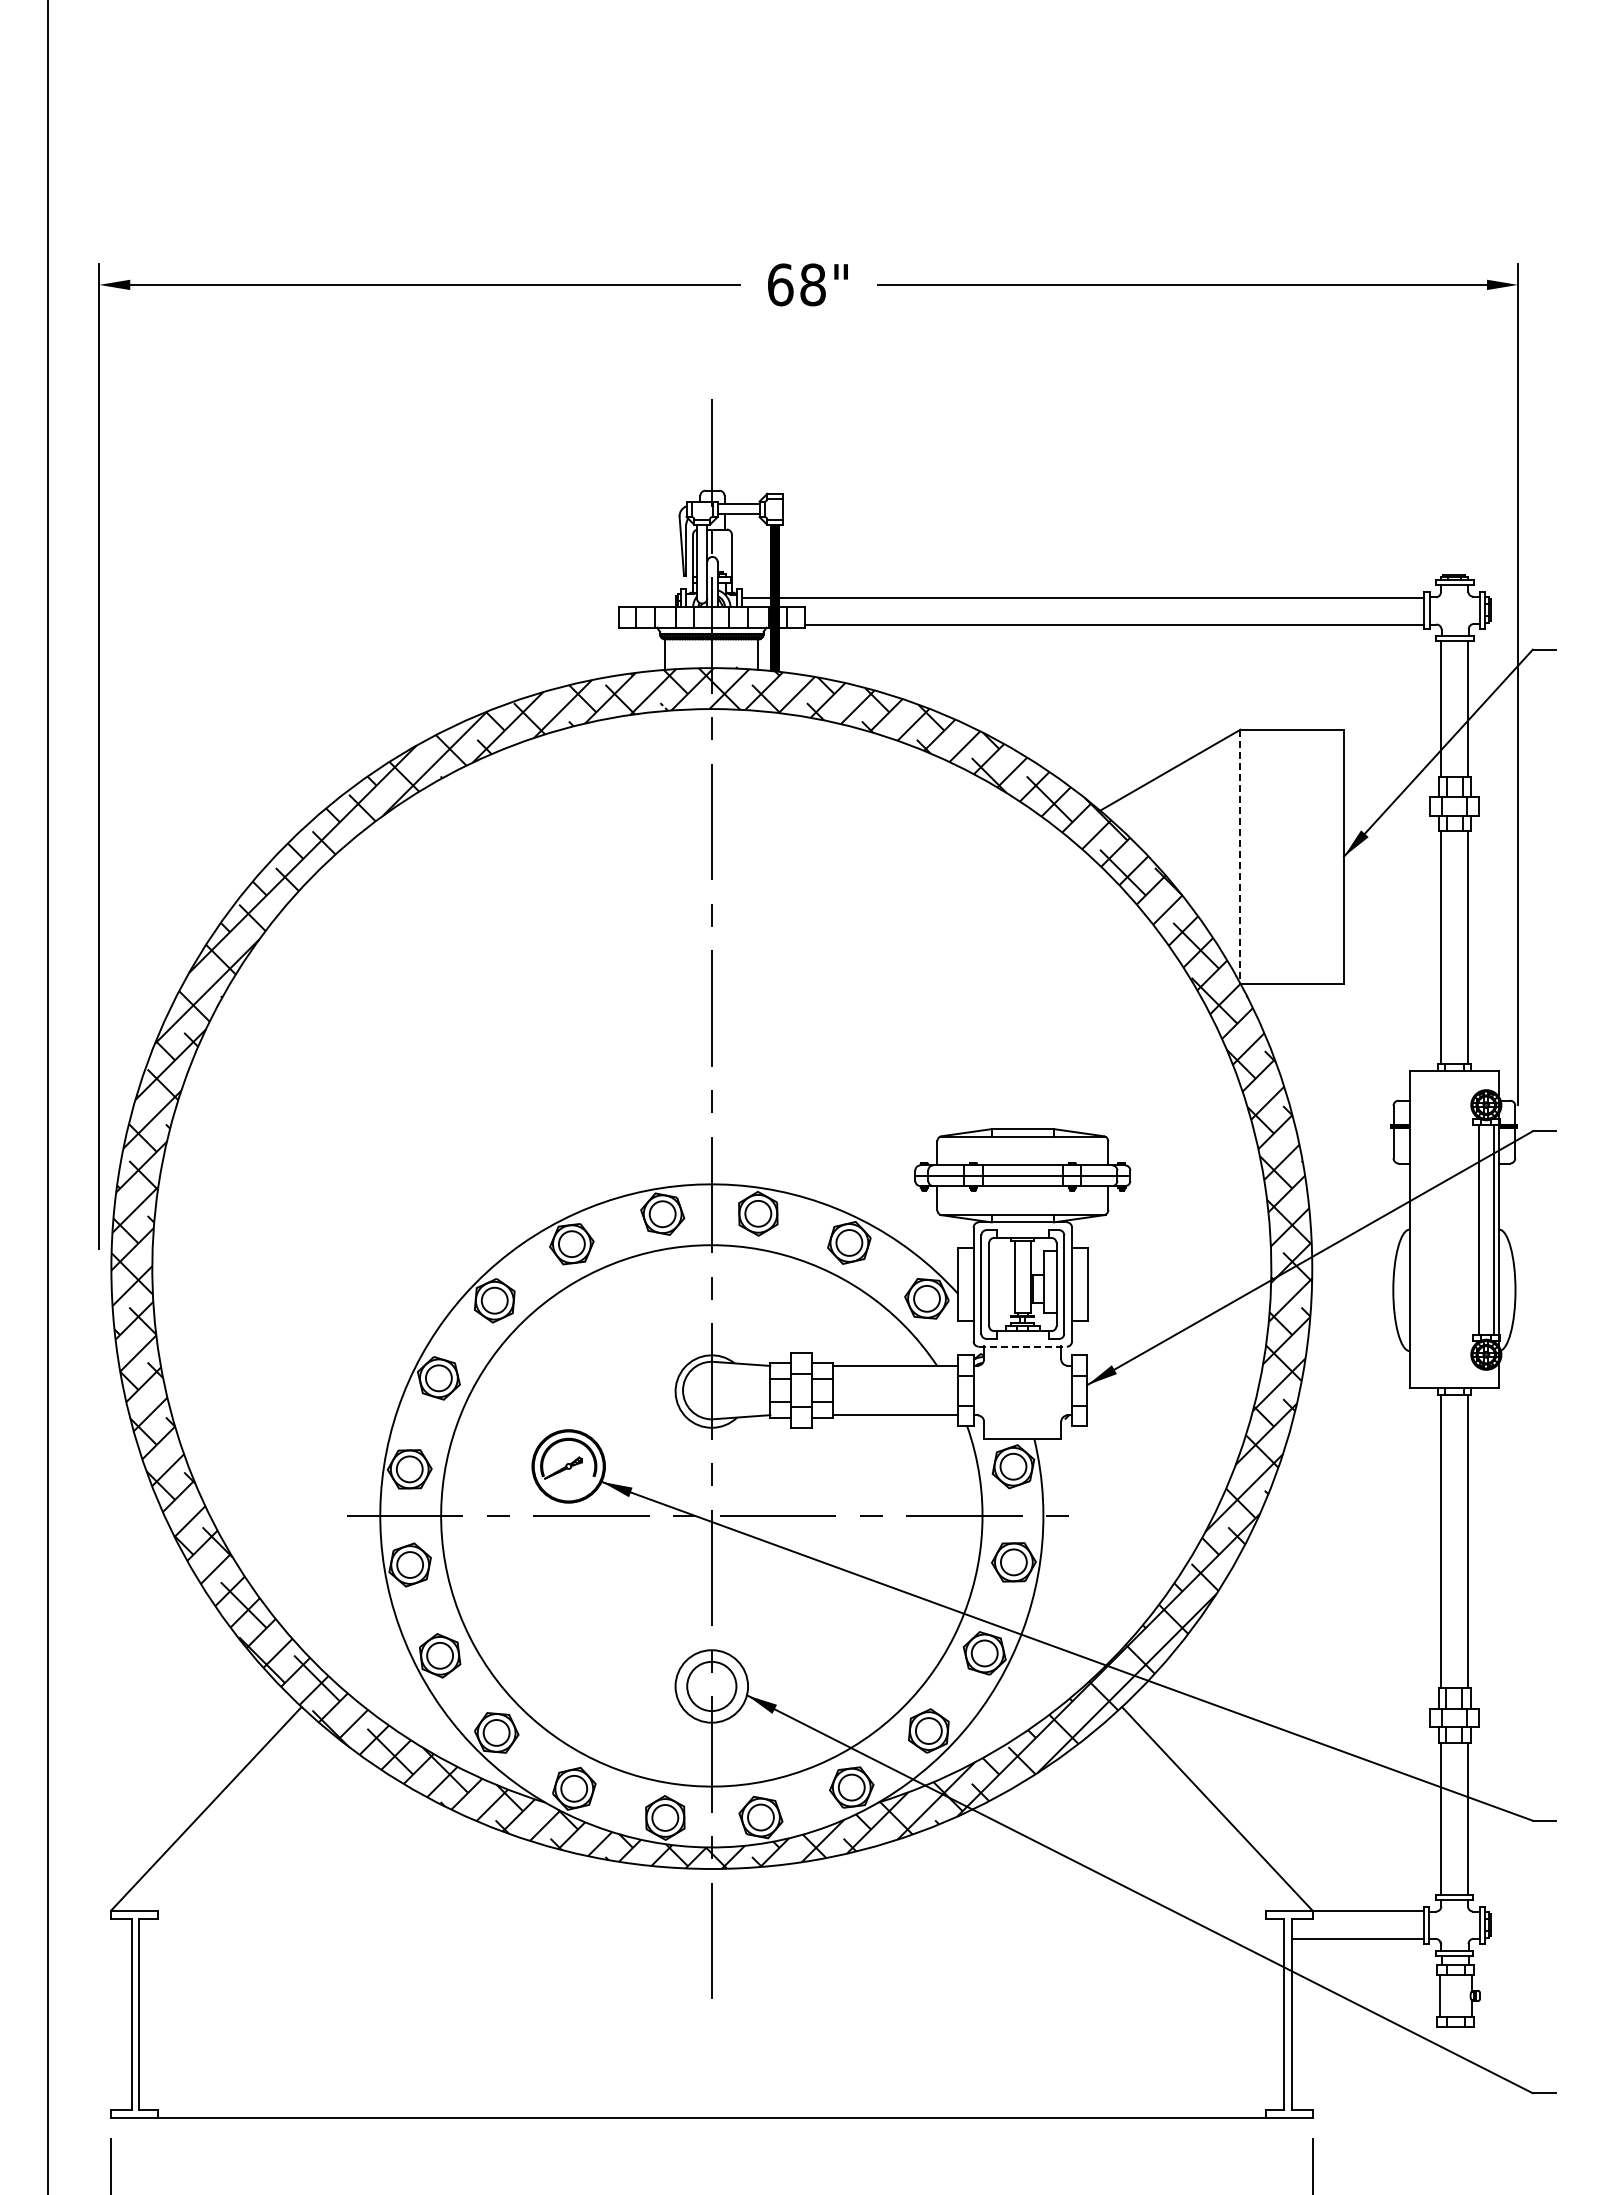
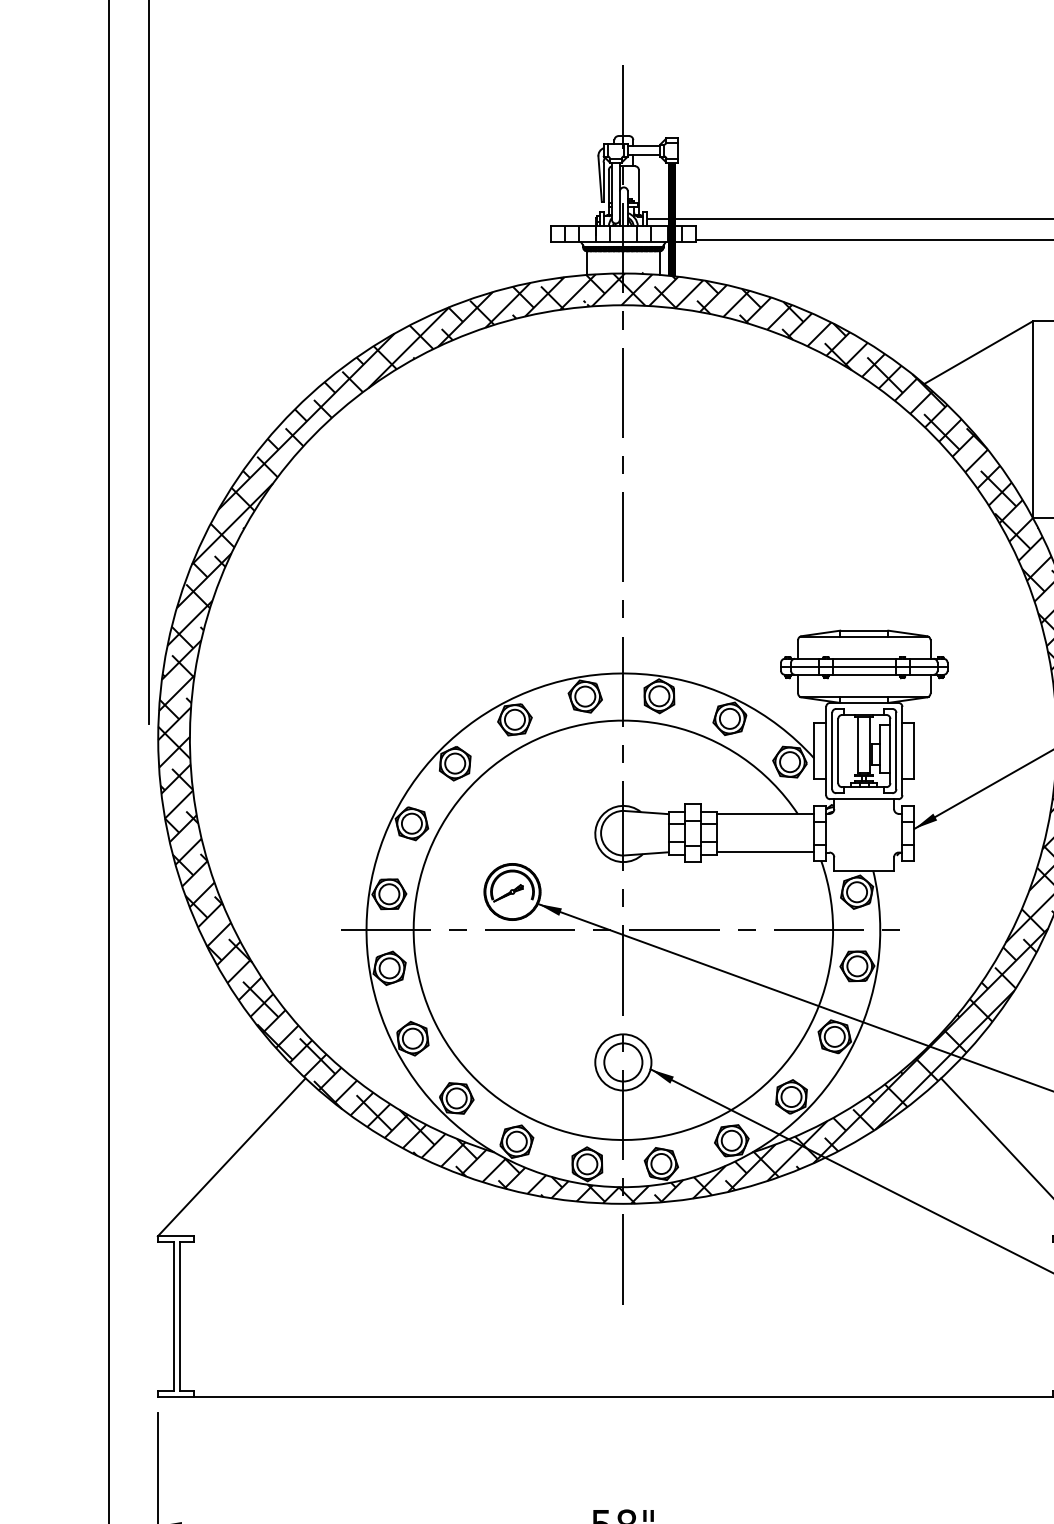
line: (1240, 856) -> (1032, 419), dashed -> solid
line: (1023, 1346) -> (864, 799), dashed -> solid

